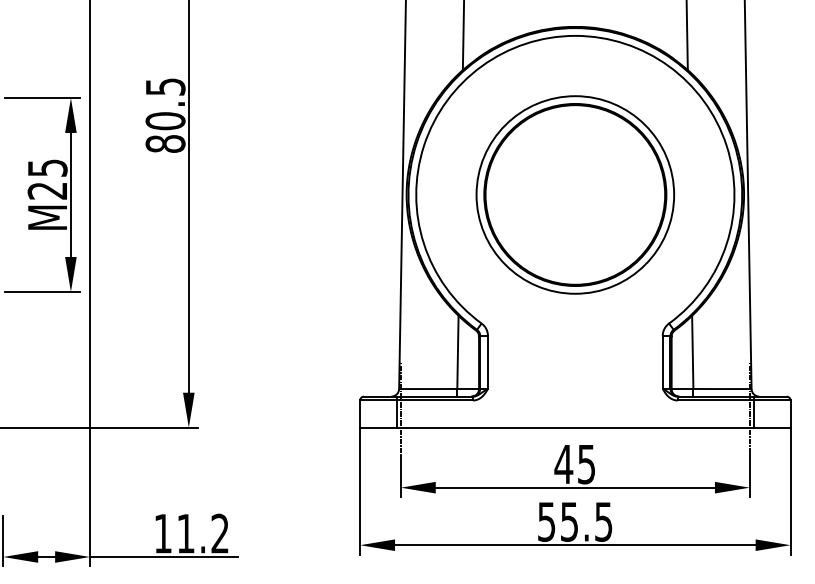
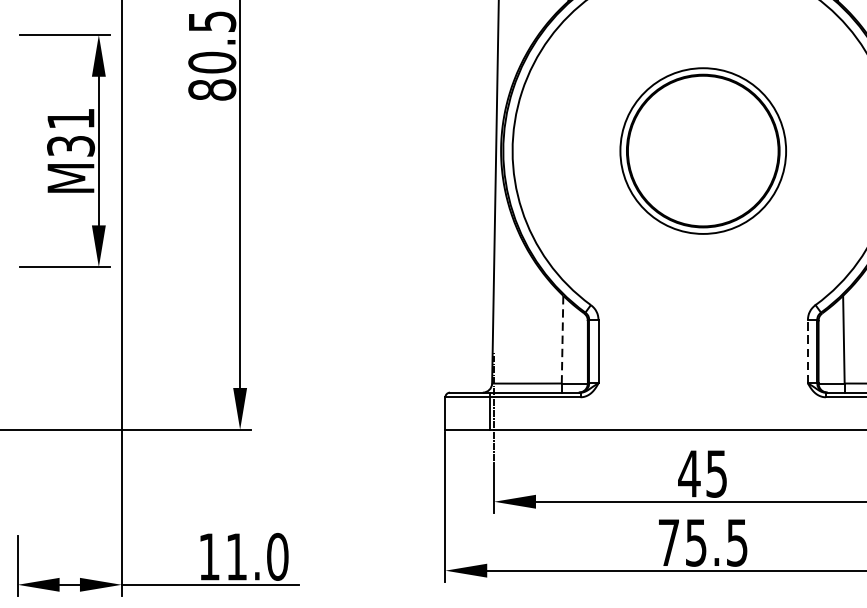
text: (47, 179) -> (70, 132), M25 -> M31
part: (575, 194) -> (703, 150), size x0.7
line: (457, 352) -> (562, 339), solid -> dashed
line: (662, 361) -> (807, 350), solid -> dashed
text: (546, 521) -> (668, 542), 55.5 -> 75.5
text: (220, 533) -> (278, 556), 11.2 -> 11.0

